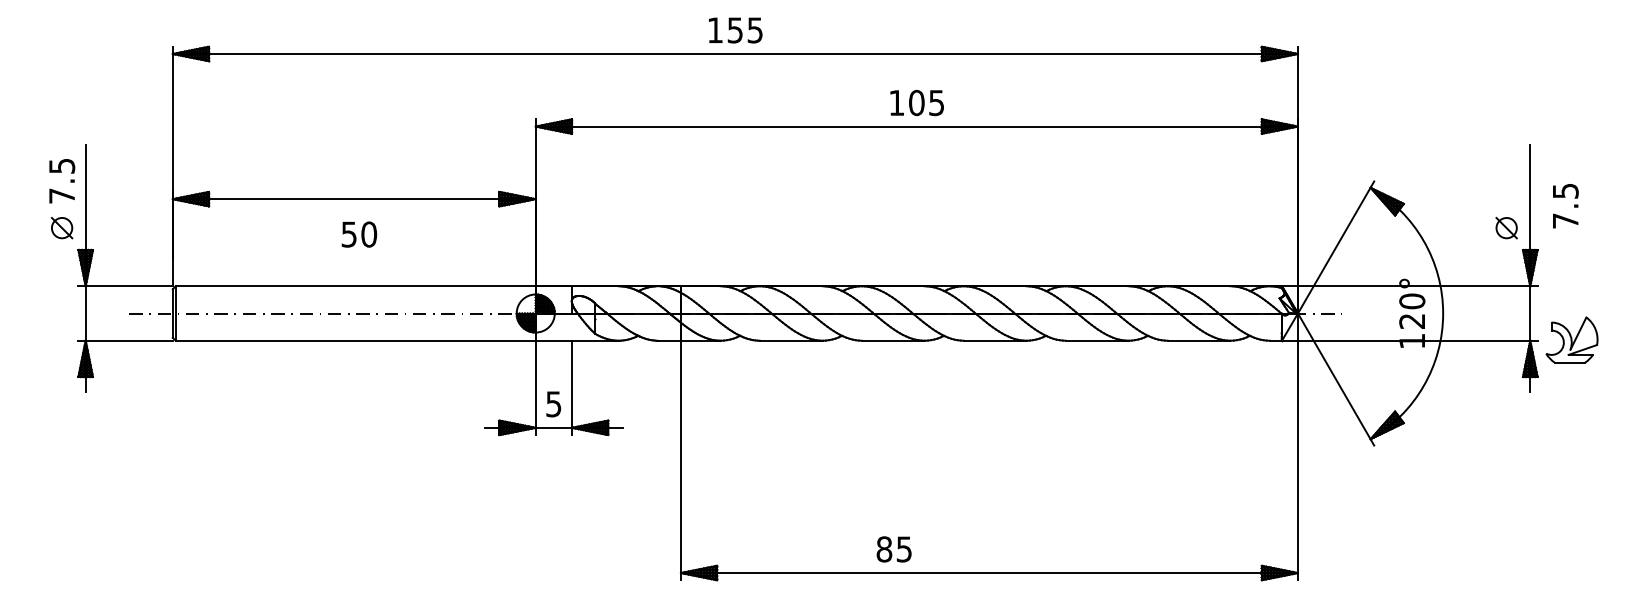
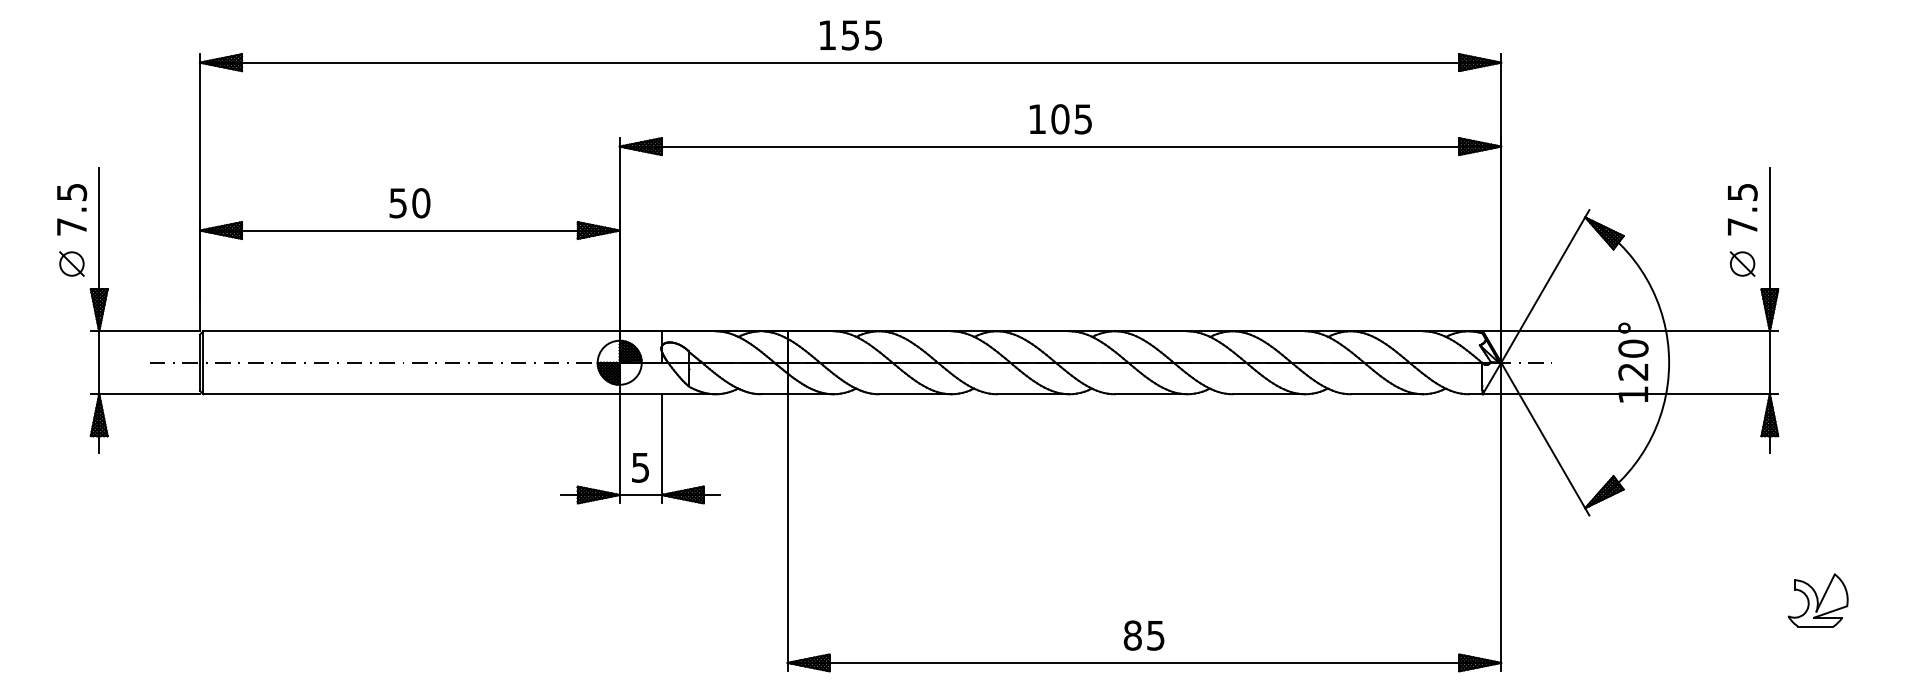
text: (1565, 206) -> (1742, 210), moved
text: (359, 234) -> (410, 203), moved
part: (1571, 339) -> (1817, 599), moved
text: (893, 549) -> (1143, 635), moved

